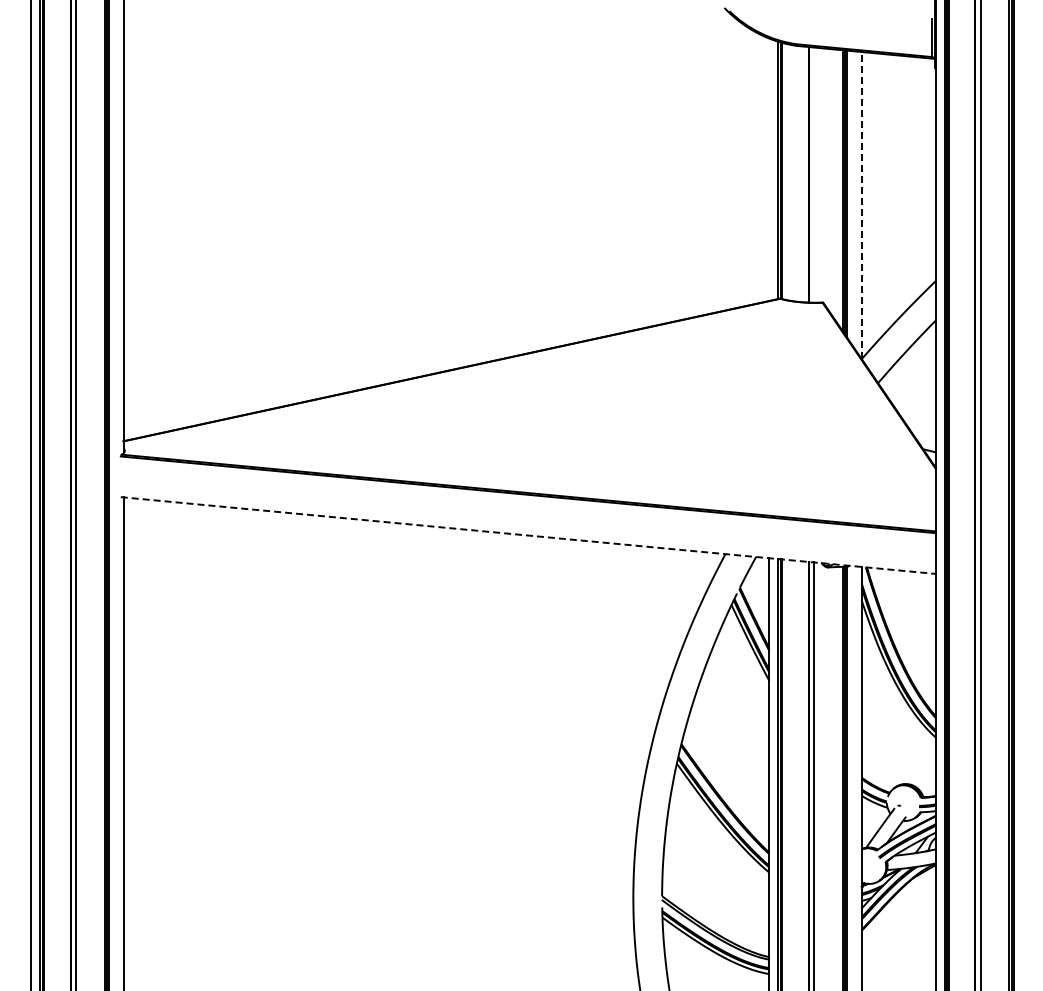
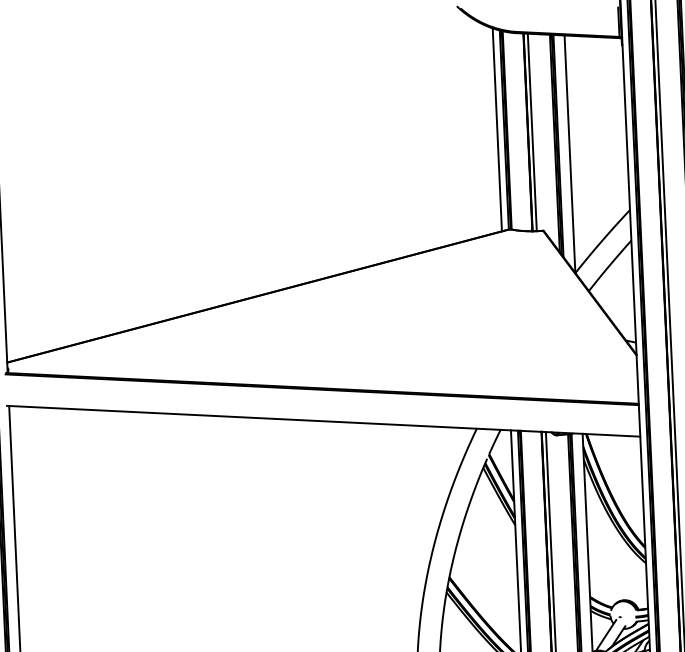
line: (769, 169) -> (497, 129), added
line: (814, 174) -> (532, 131), added
line: (861, 205) -> (569, 154), dashed -> solid
line: (528, 535) -> (323, 421), dashed -> solid

